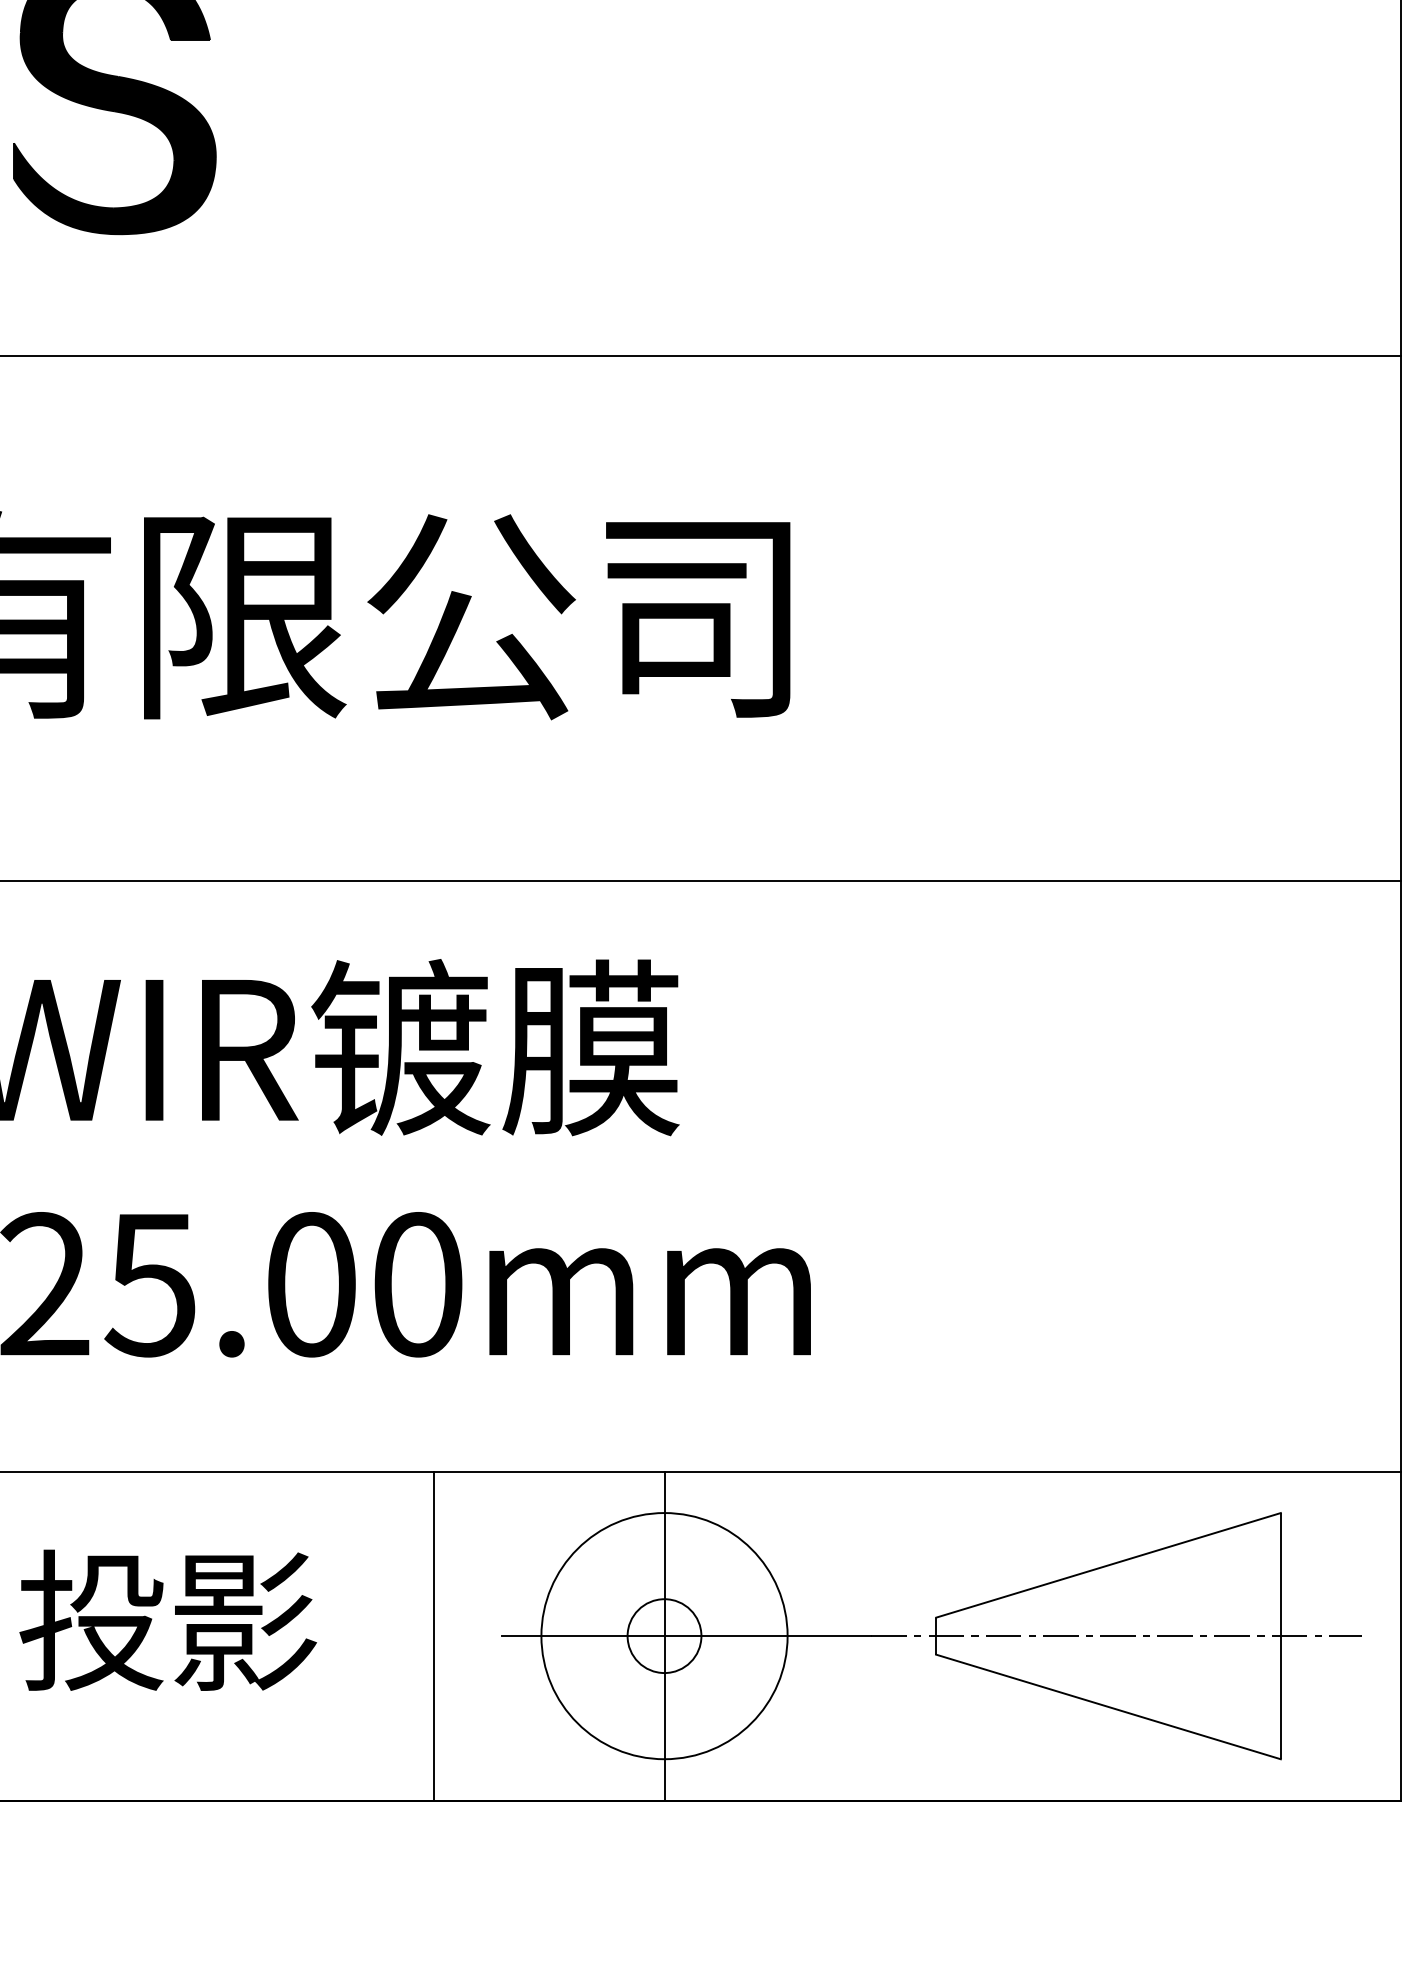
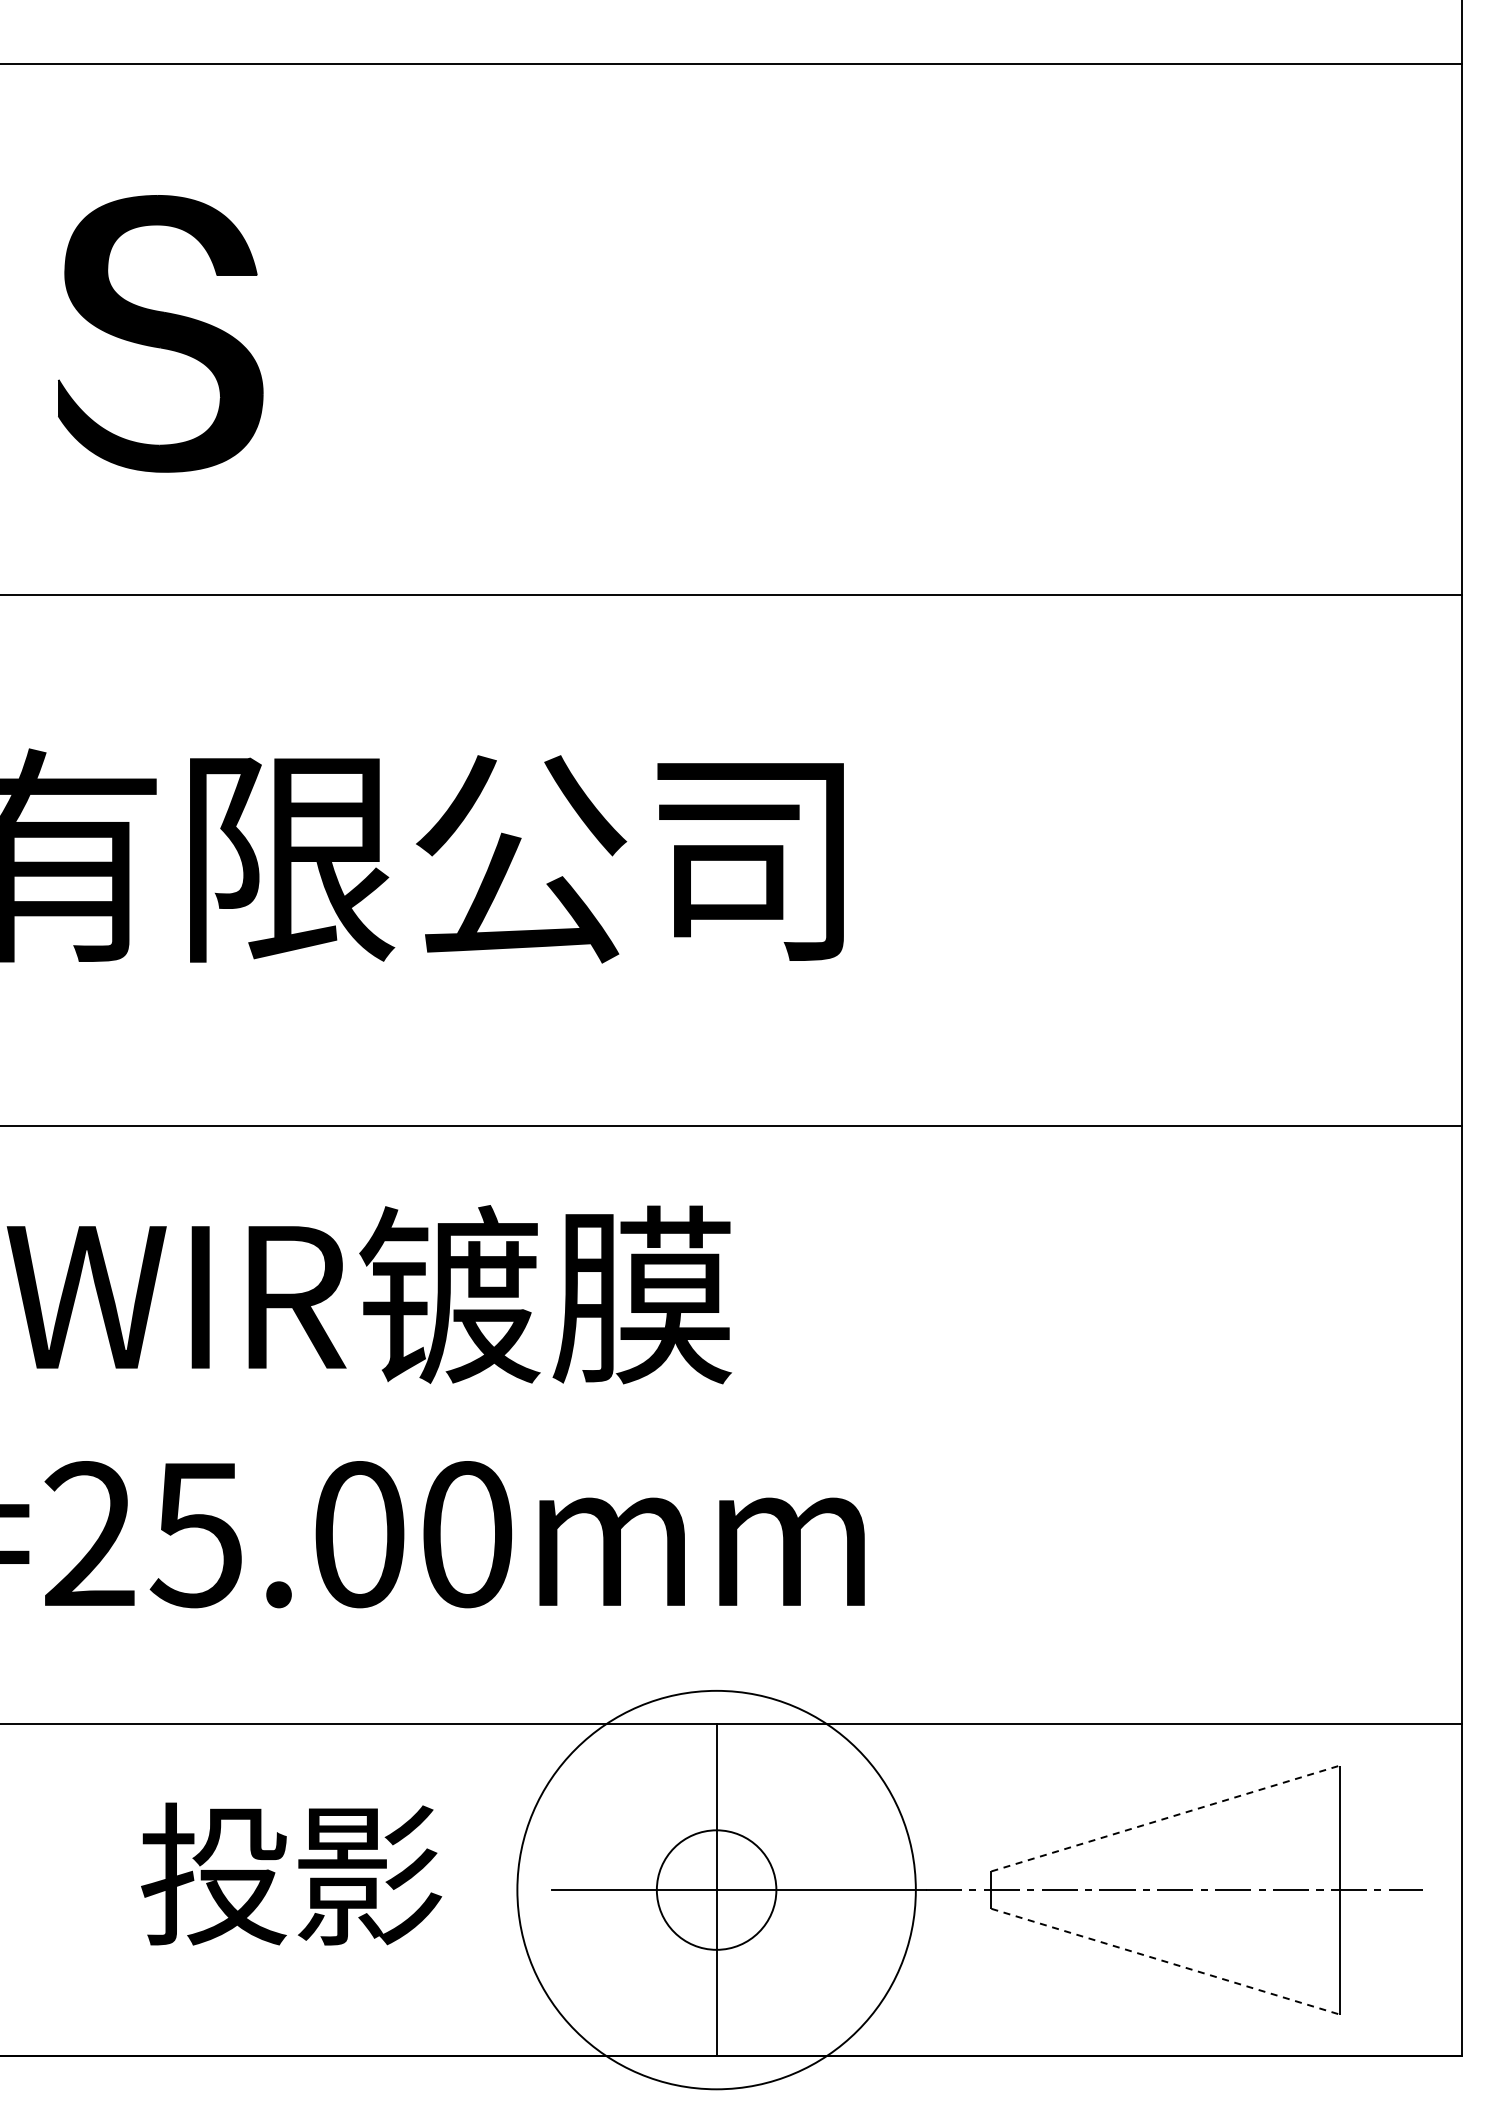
line: (1109, 1565) -> (1166, 1818), solid -> dashed
text: (168, 1619) -> (291, 1873), moved
line: (434, 1635) -> (483, 1889), removed
circle: (664, 1635) -> (716, 1889), size x1.6
circle: (664, 1635) -> (716, 1889), size x1.6
line: (1109, 1706) -> (1166, 1961), solid -> dashed

